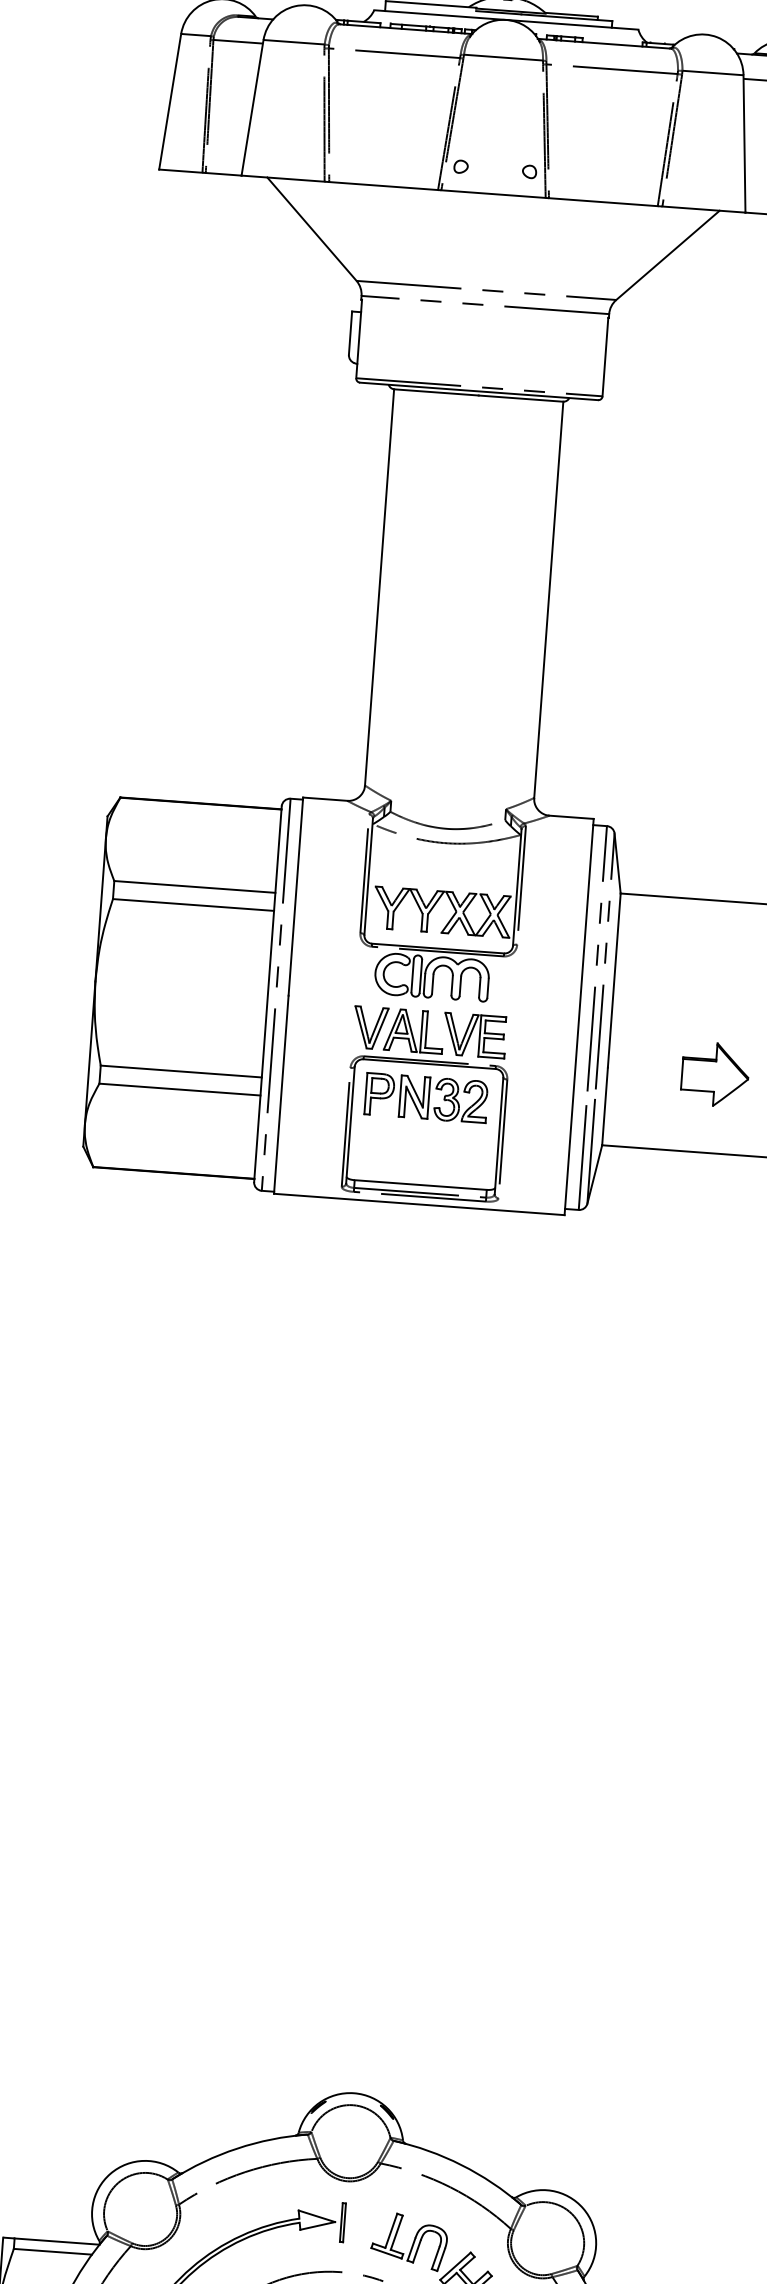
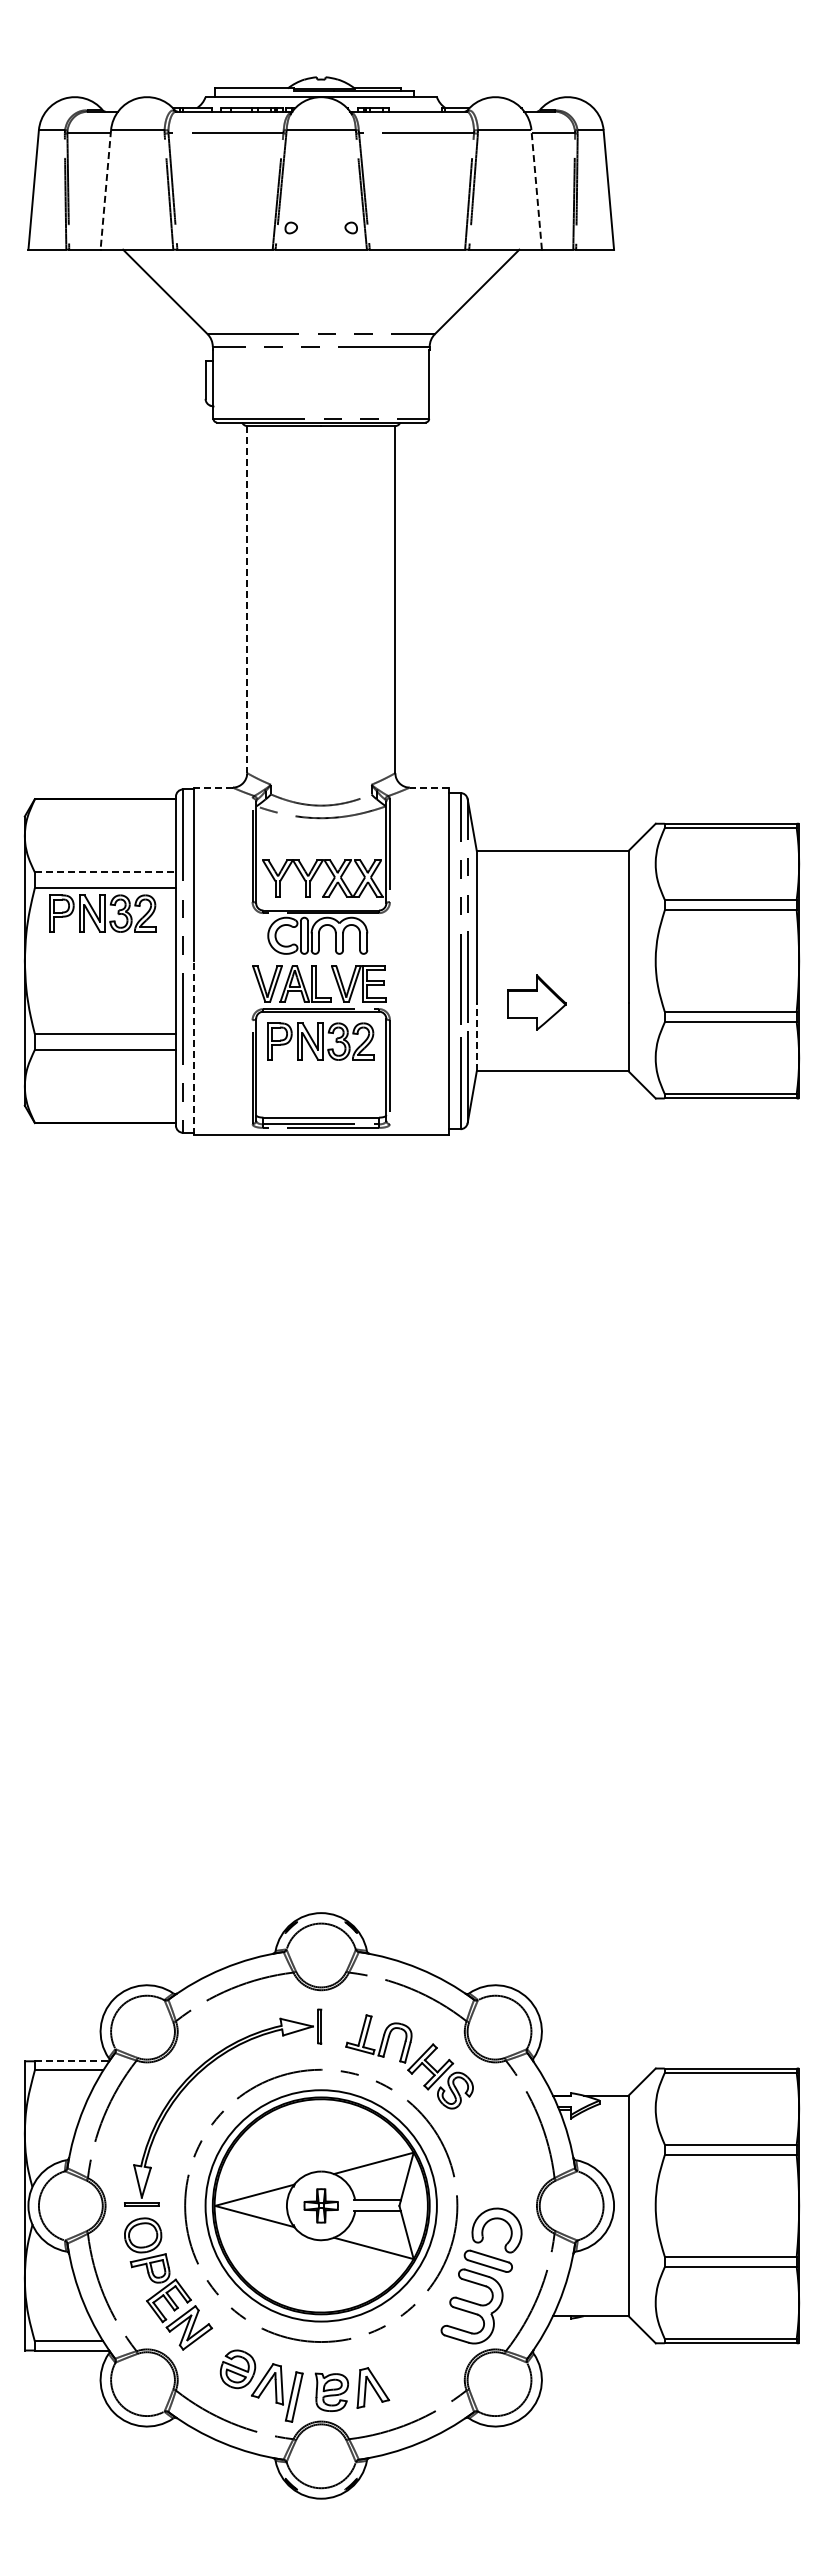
line: (252, 108) -> (105, 190), solid -> dashed
line: (744, 143) -> (536, 189), solid -> dashed
line: (379, 587) -> (247, 599), solid -> dashed
line: (324, 799) -> (212, 787), solid -> dashed
line: (570, 817) -> (428, 787), solid -> dashed
line: (194, 887) -> (105, 872), solid -> dashed
part: (188, 933) -> (102, 913), added
part: (714, 1074) -> (536, 1002), moved
line: (281, 1094) -> (194, 1047), solid -> dashed
line: (604, 1105) -> (476, 1036), solid -> dashed
line: (57, 2241) -> (72, 2061), solid -> dashed

